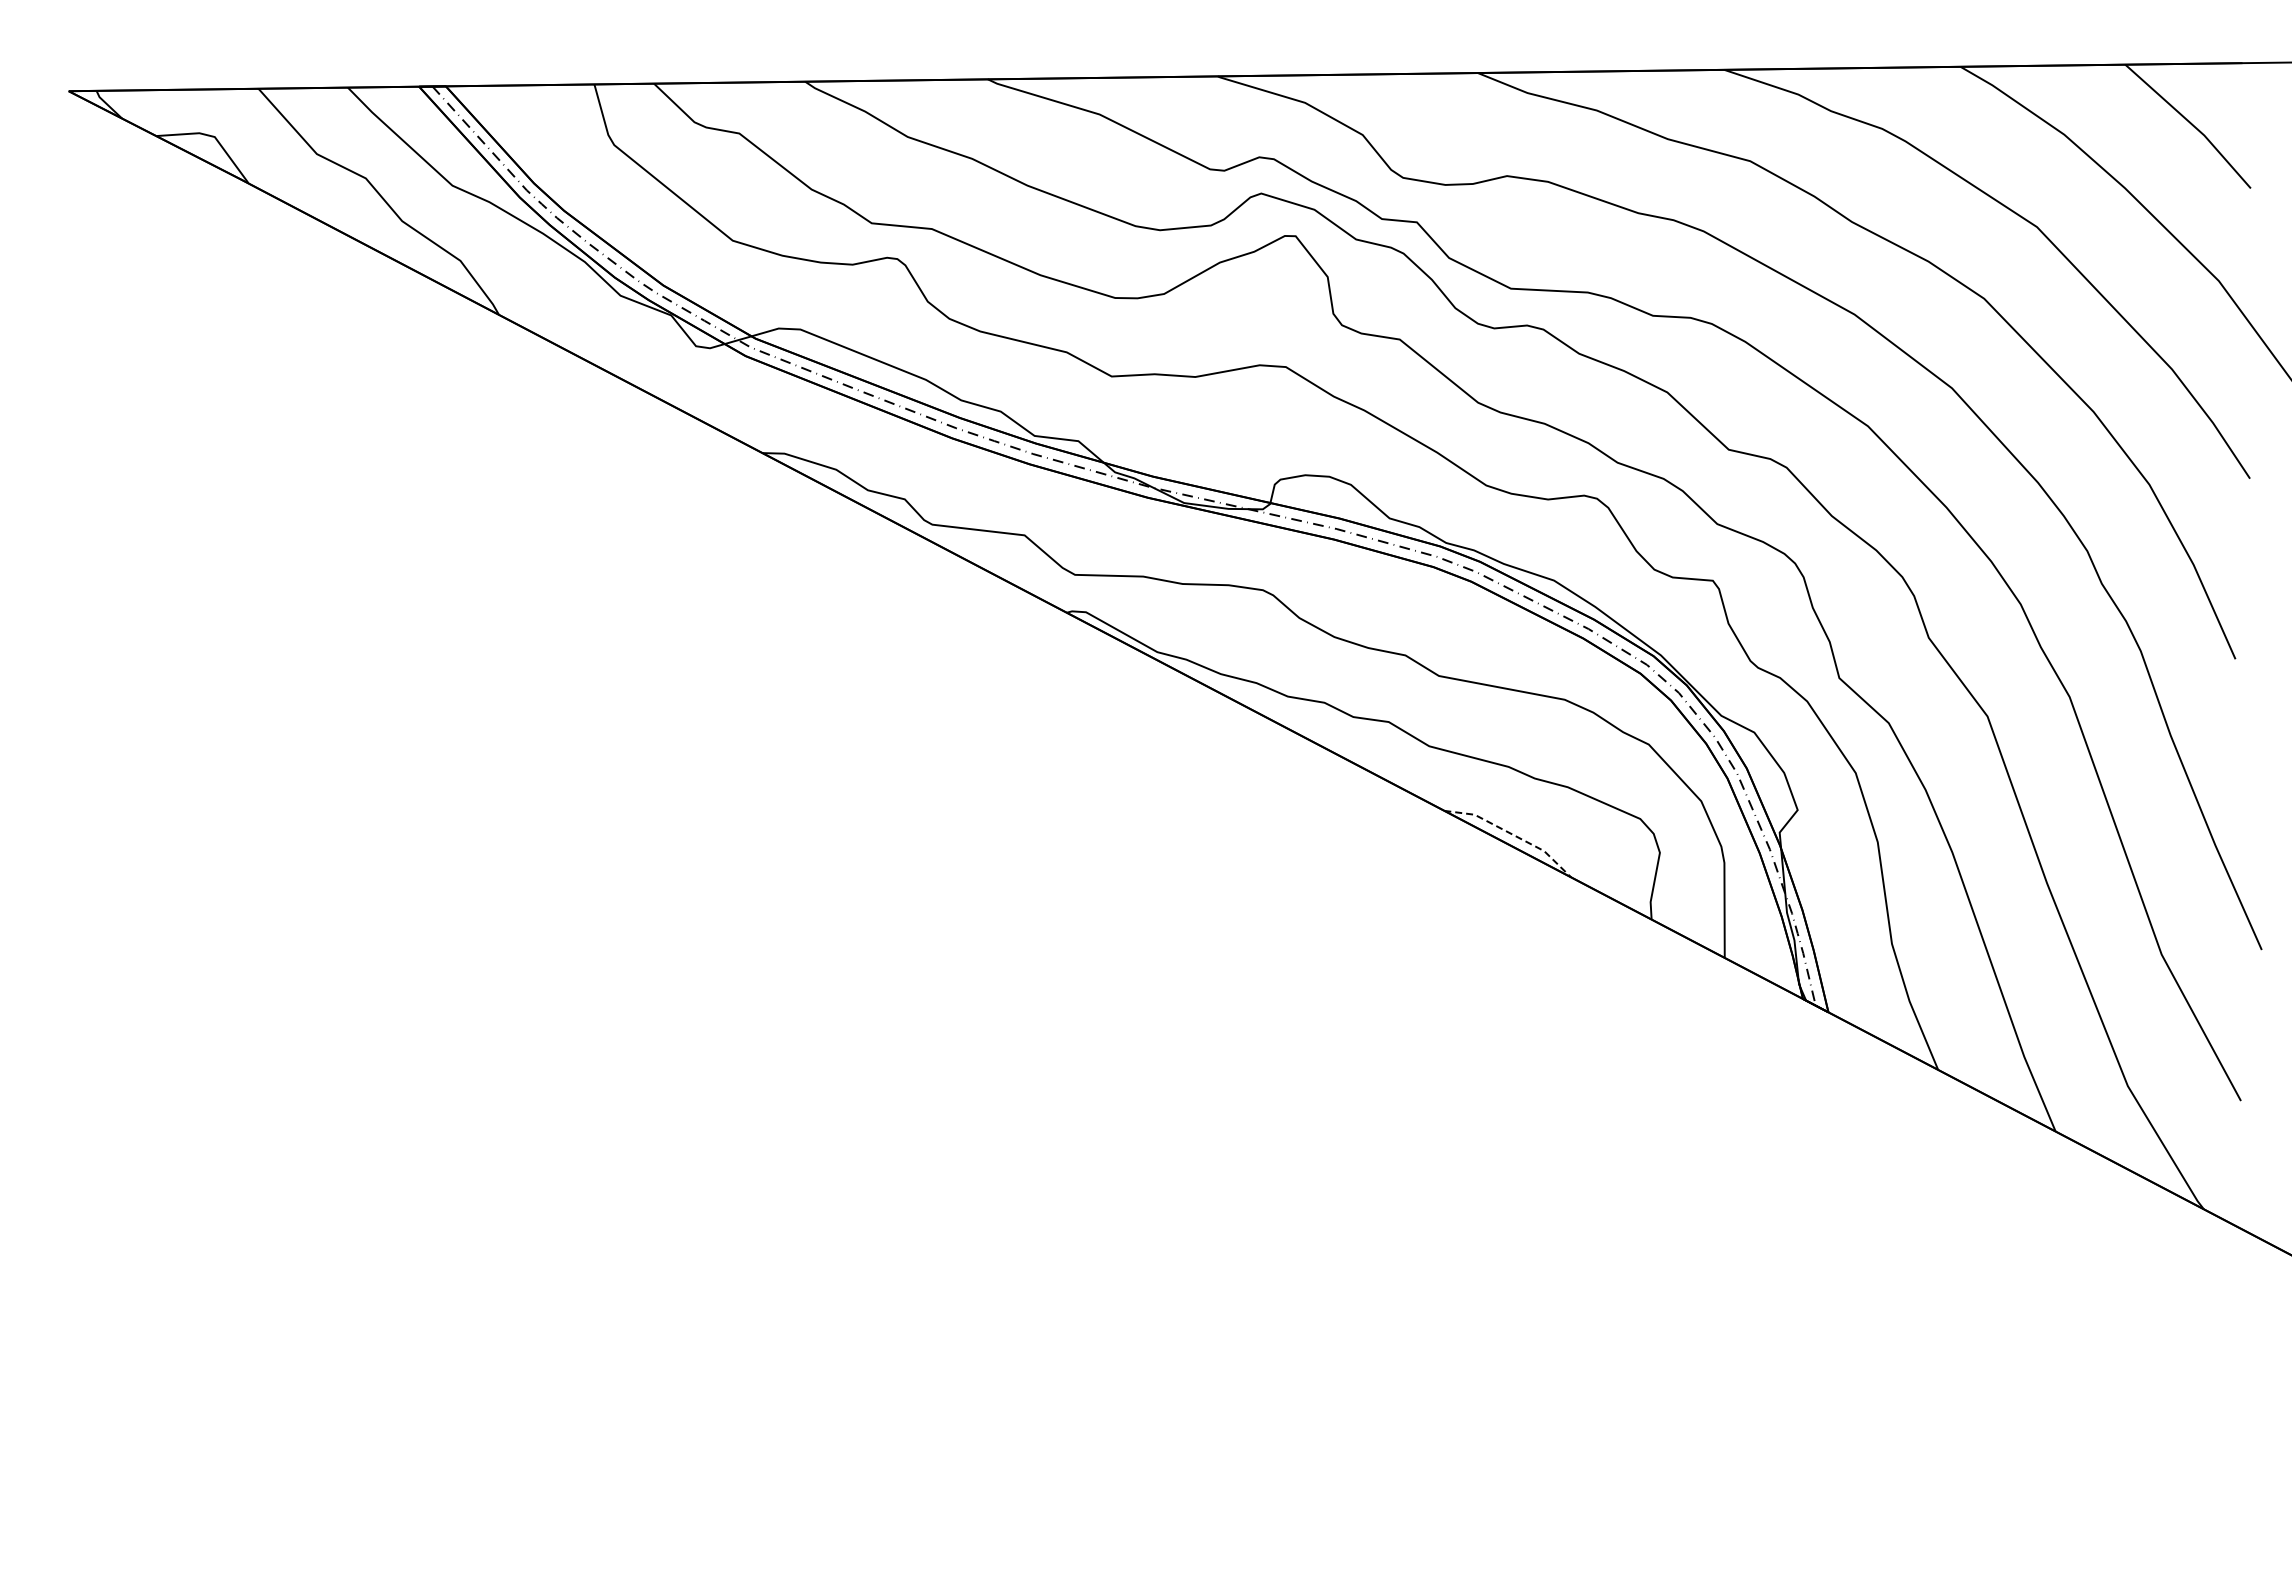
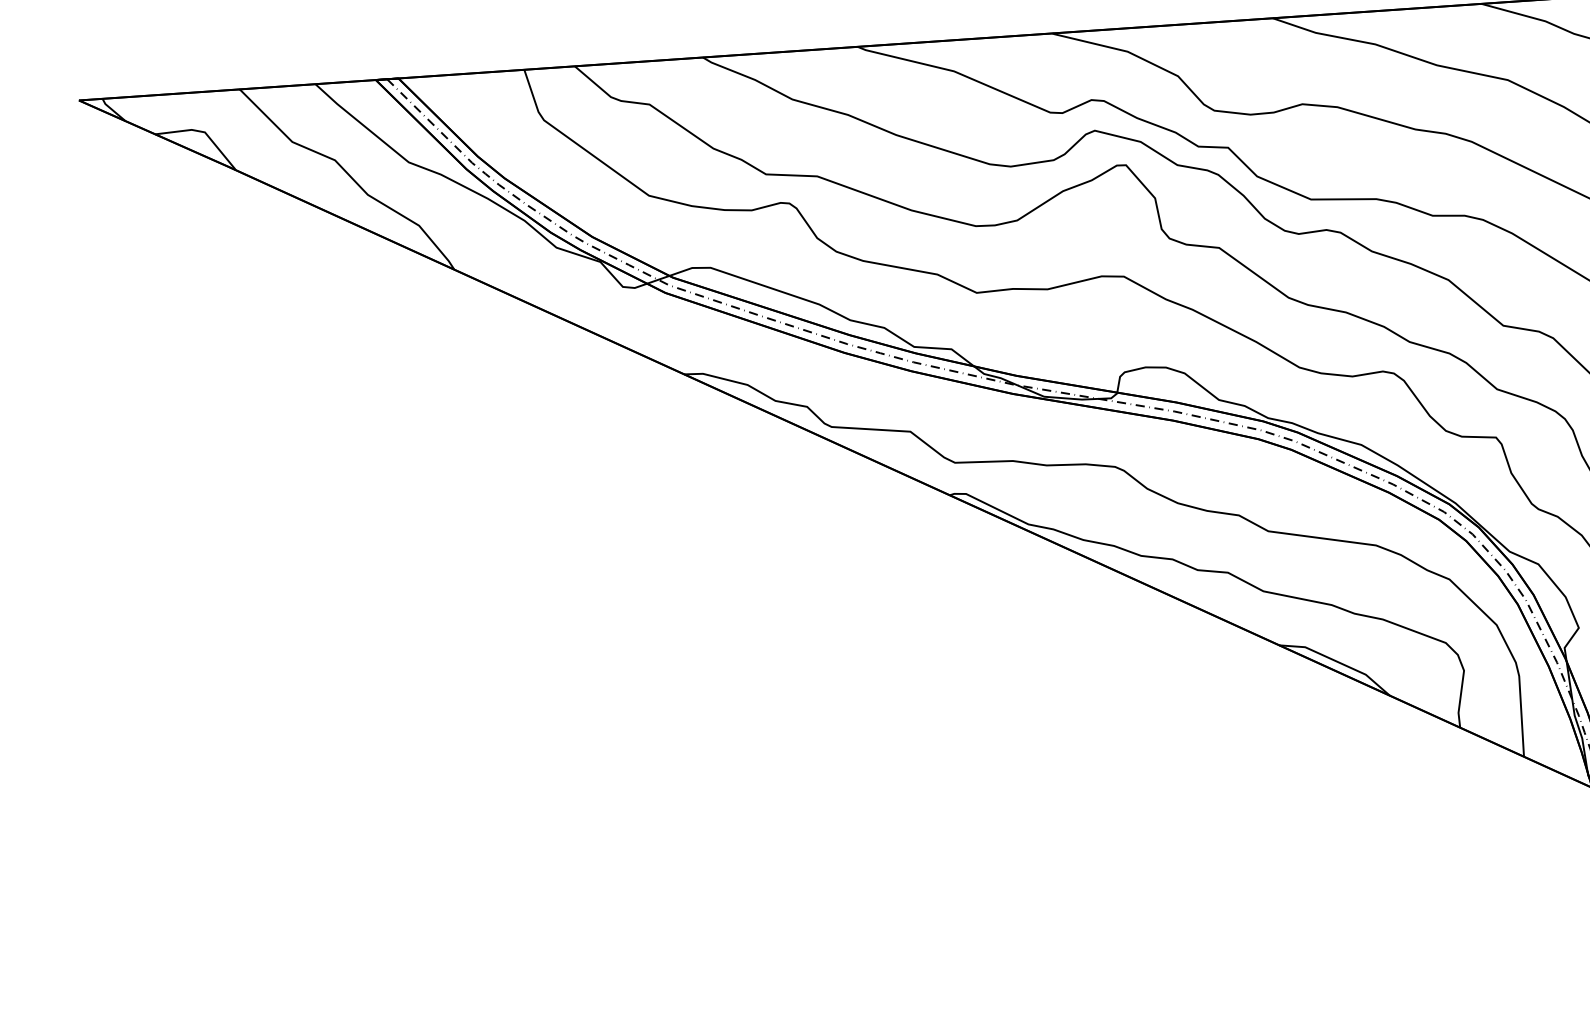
line: (1512, 834) -> (1338, 662), dashed -> solid

